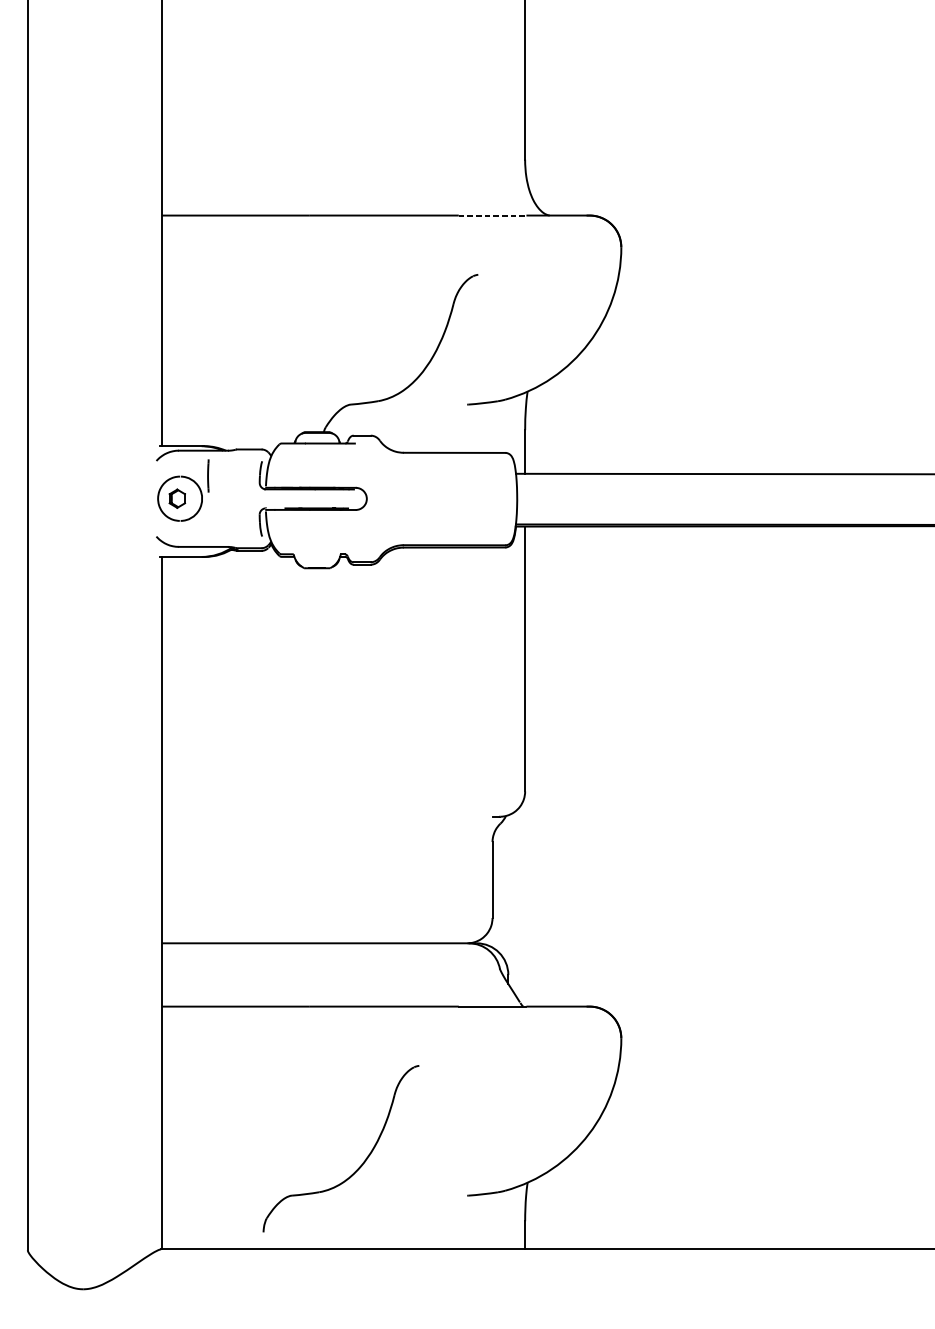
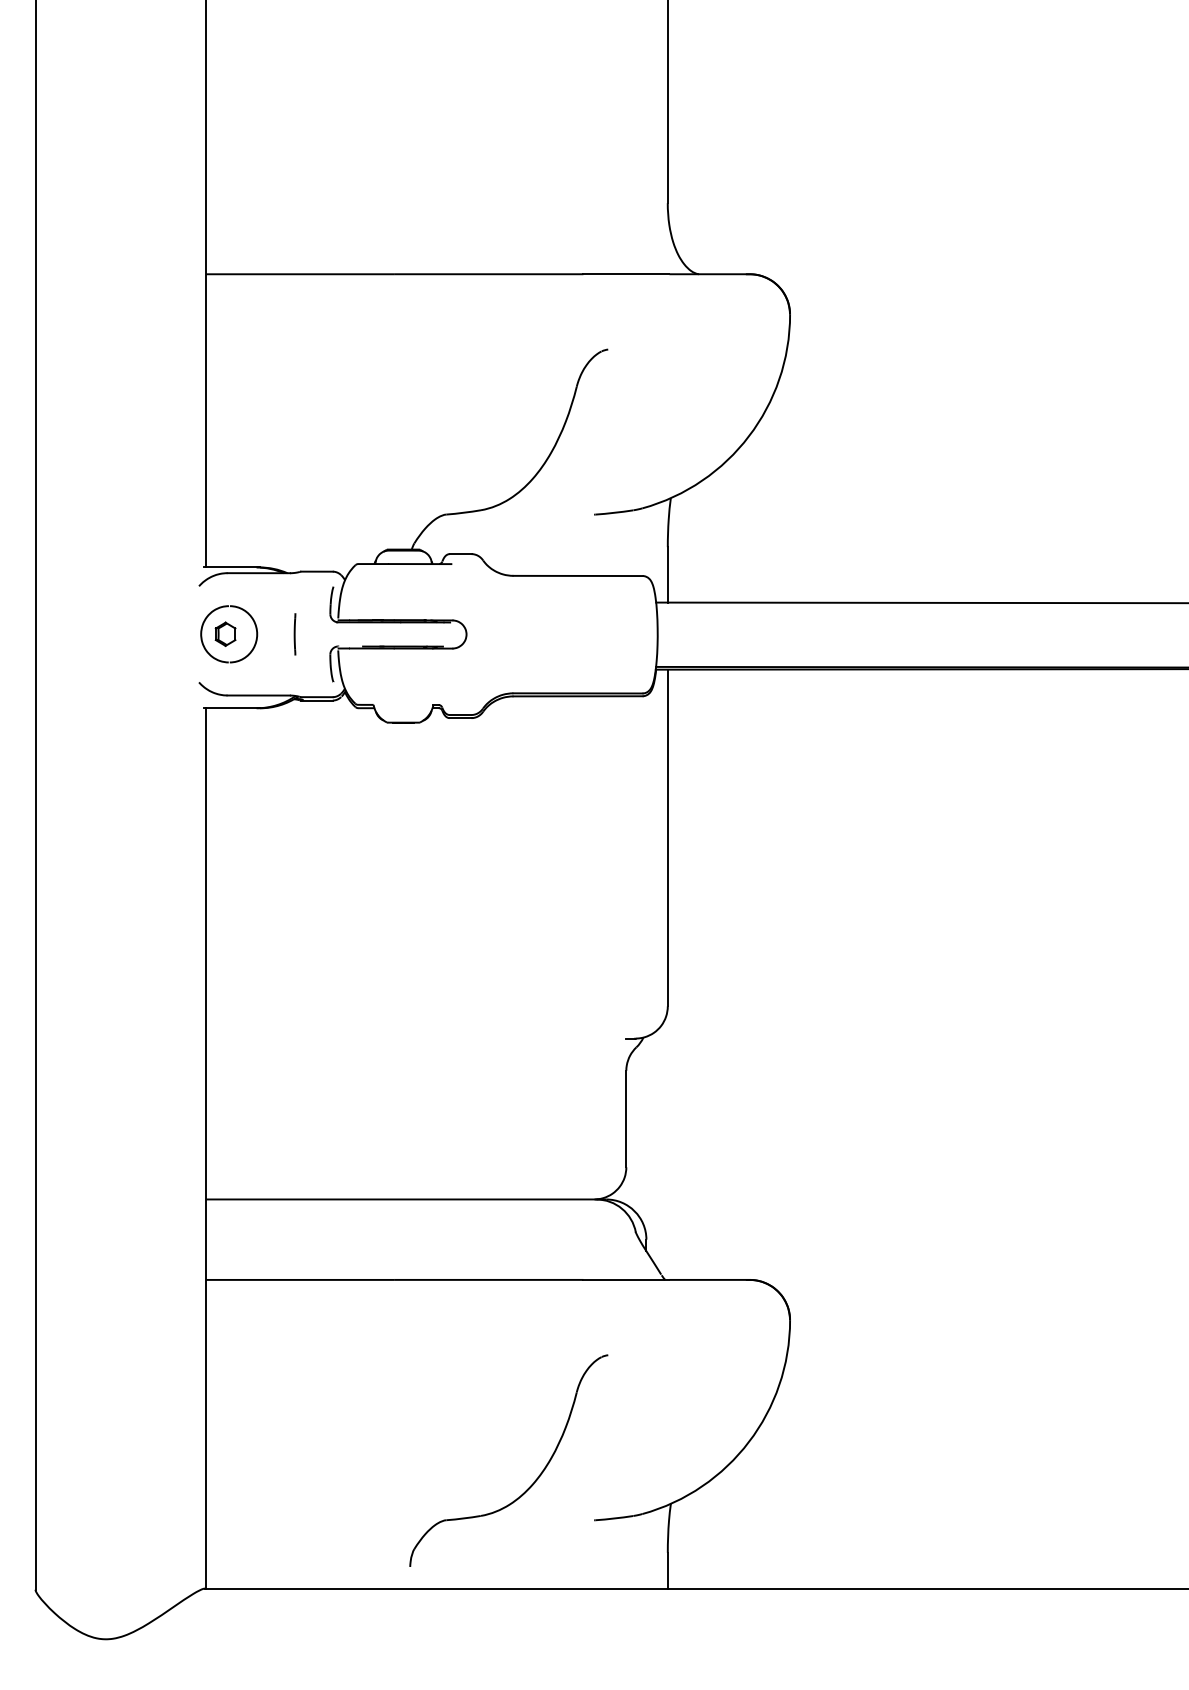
line: (492, 215) -> (626, 274), dashed -> solid
line: (207, 476) -> (294, 634), moved
part: (361, 1164) -> (534, 1480), moved

